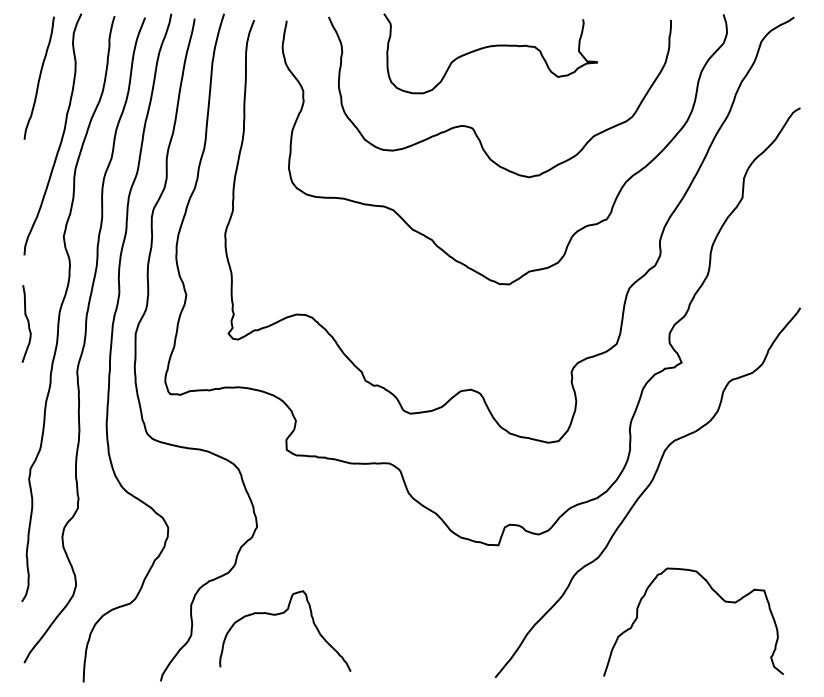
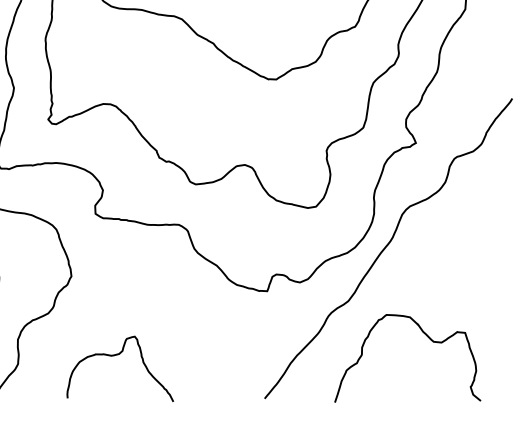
curve: (718, 596) -> (428, 337), moved
curve: (281, 614) -> (117, 355), moved

